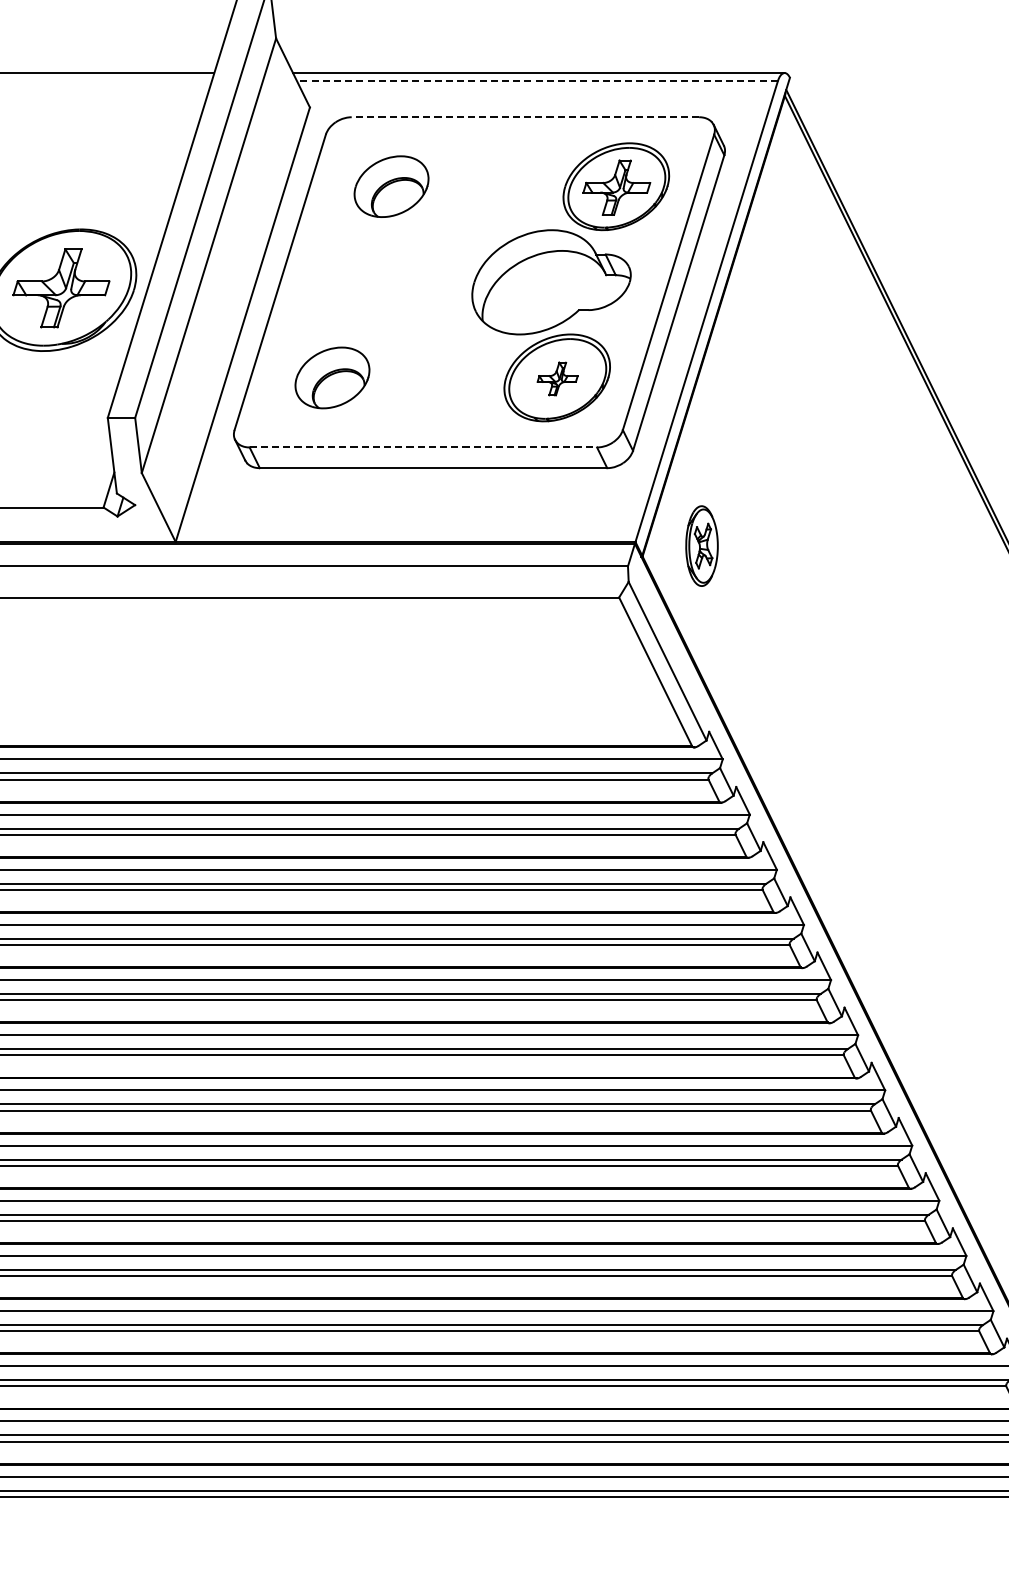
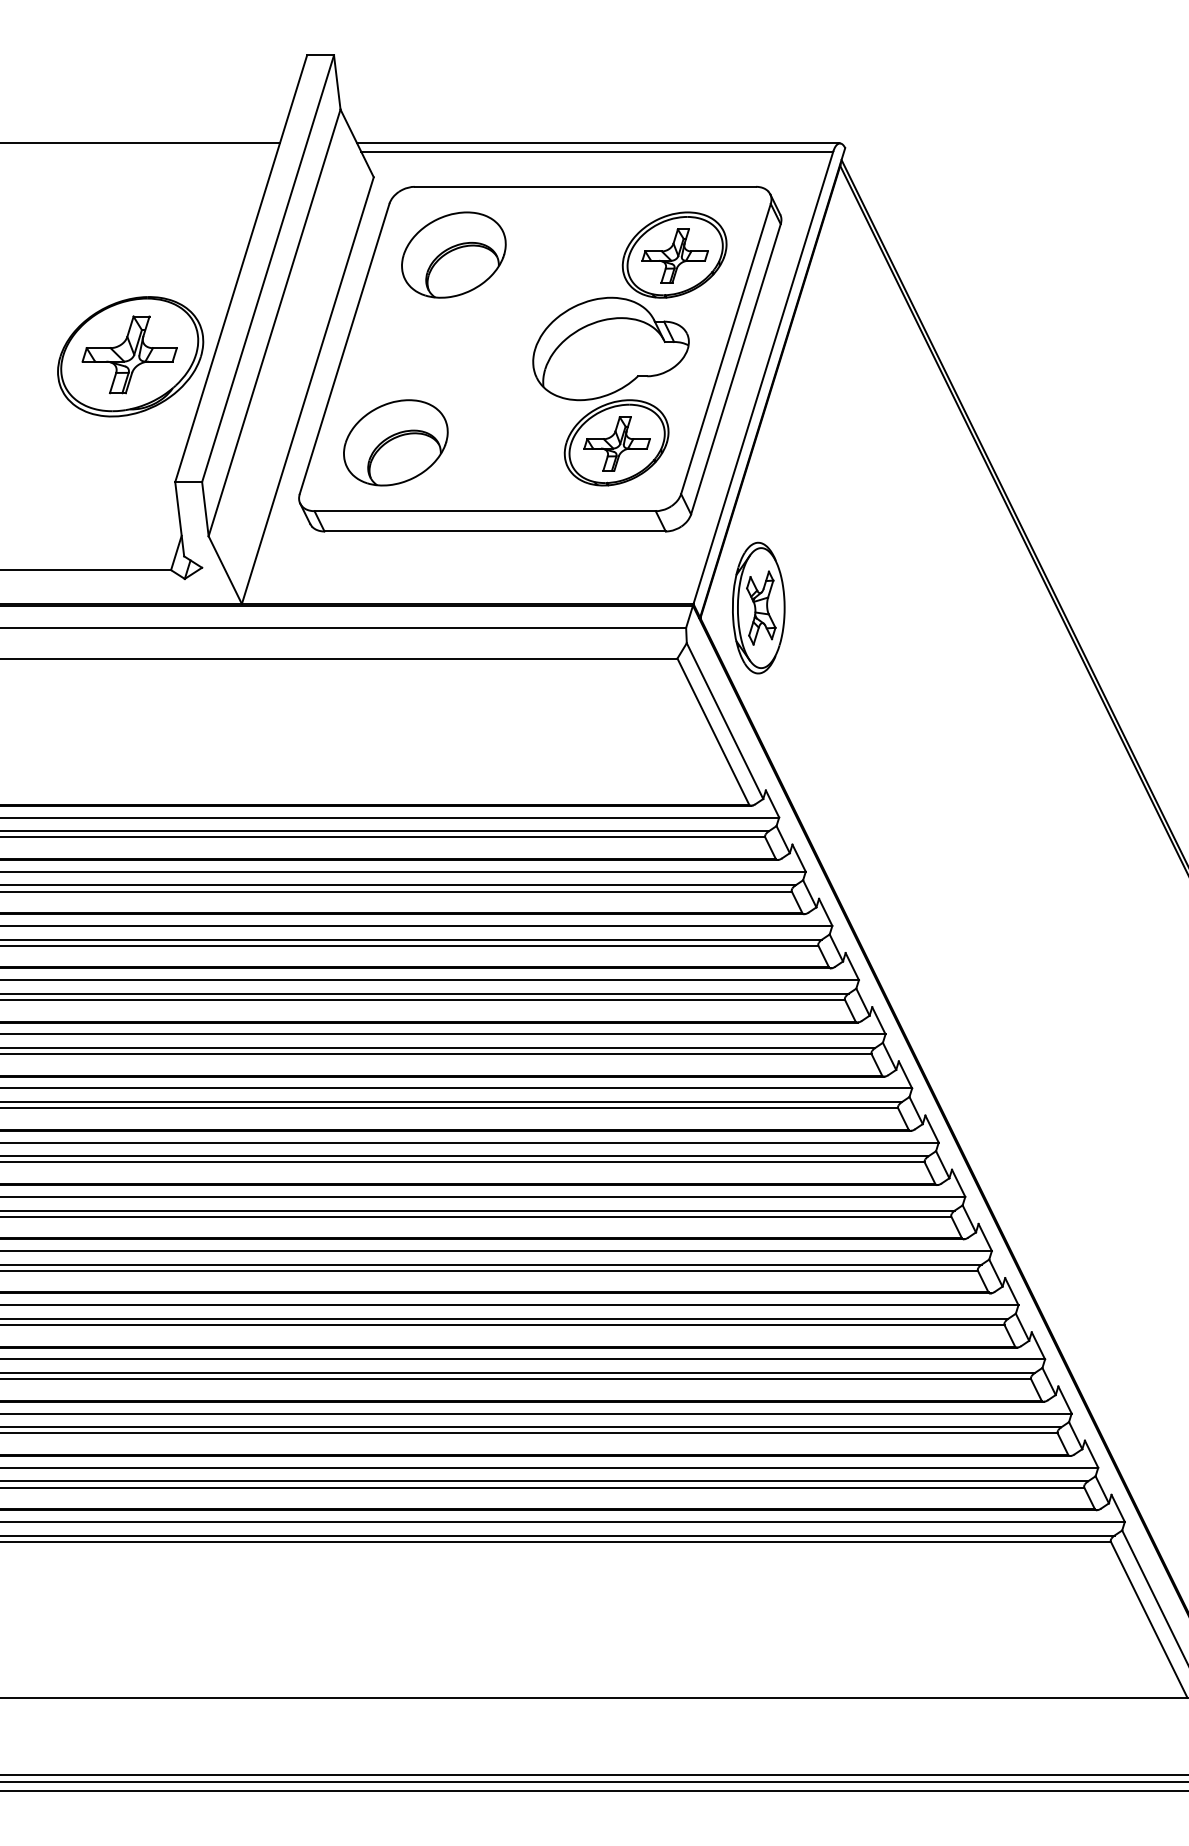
line: (536, 81) -> (596, 151), dashed -> solid
line: (525, 116) -> (585, 186), dashed -> solid
part: (391, 186) -> (453, 254), size x1.43
part: (332, 377) -> (395, 442), size x1.43
part: (557, 378) -> (616, 443), size x1.67
line: (423, 447) -> (485, 511), dashed -> solid
part: (701, 545) -> (758, 607), size x1.67

